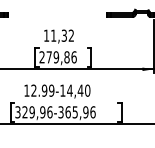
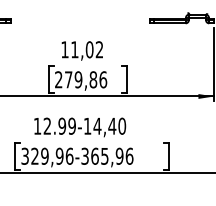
text: (64, 35) -> (89, 49), 11,32 -> 11,02

